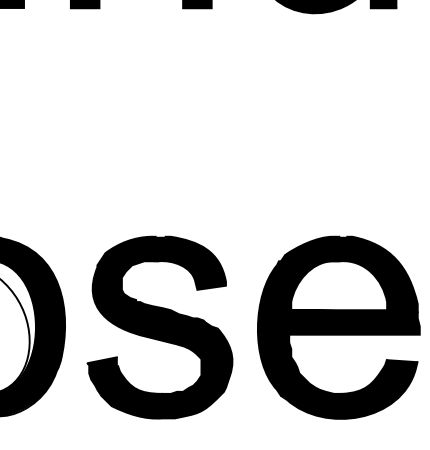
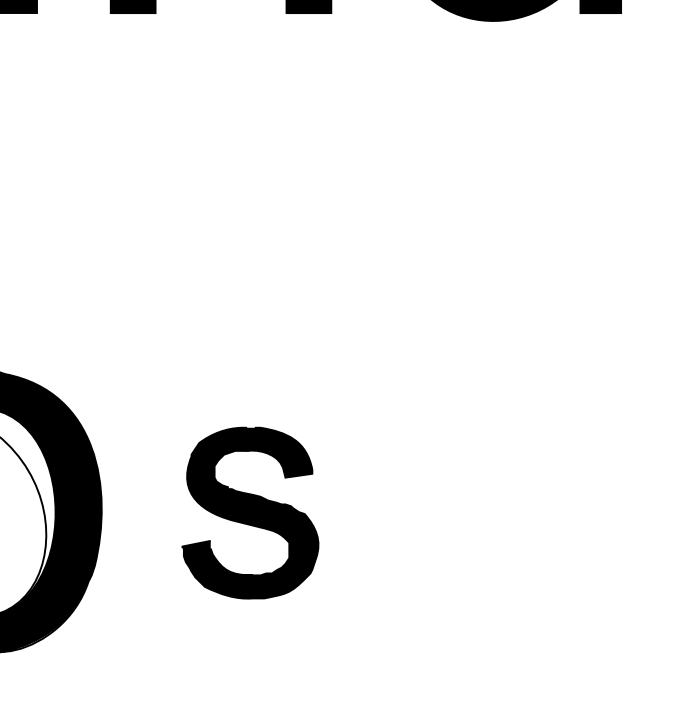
part: (159, 327) -> (249, 513), size x0.6
part: (338, 327) -> (529, 513), removed

